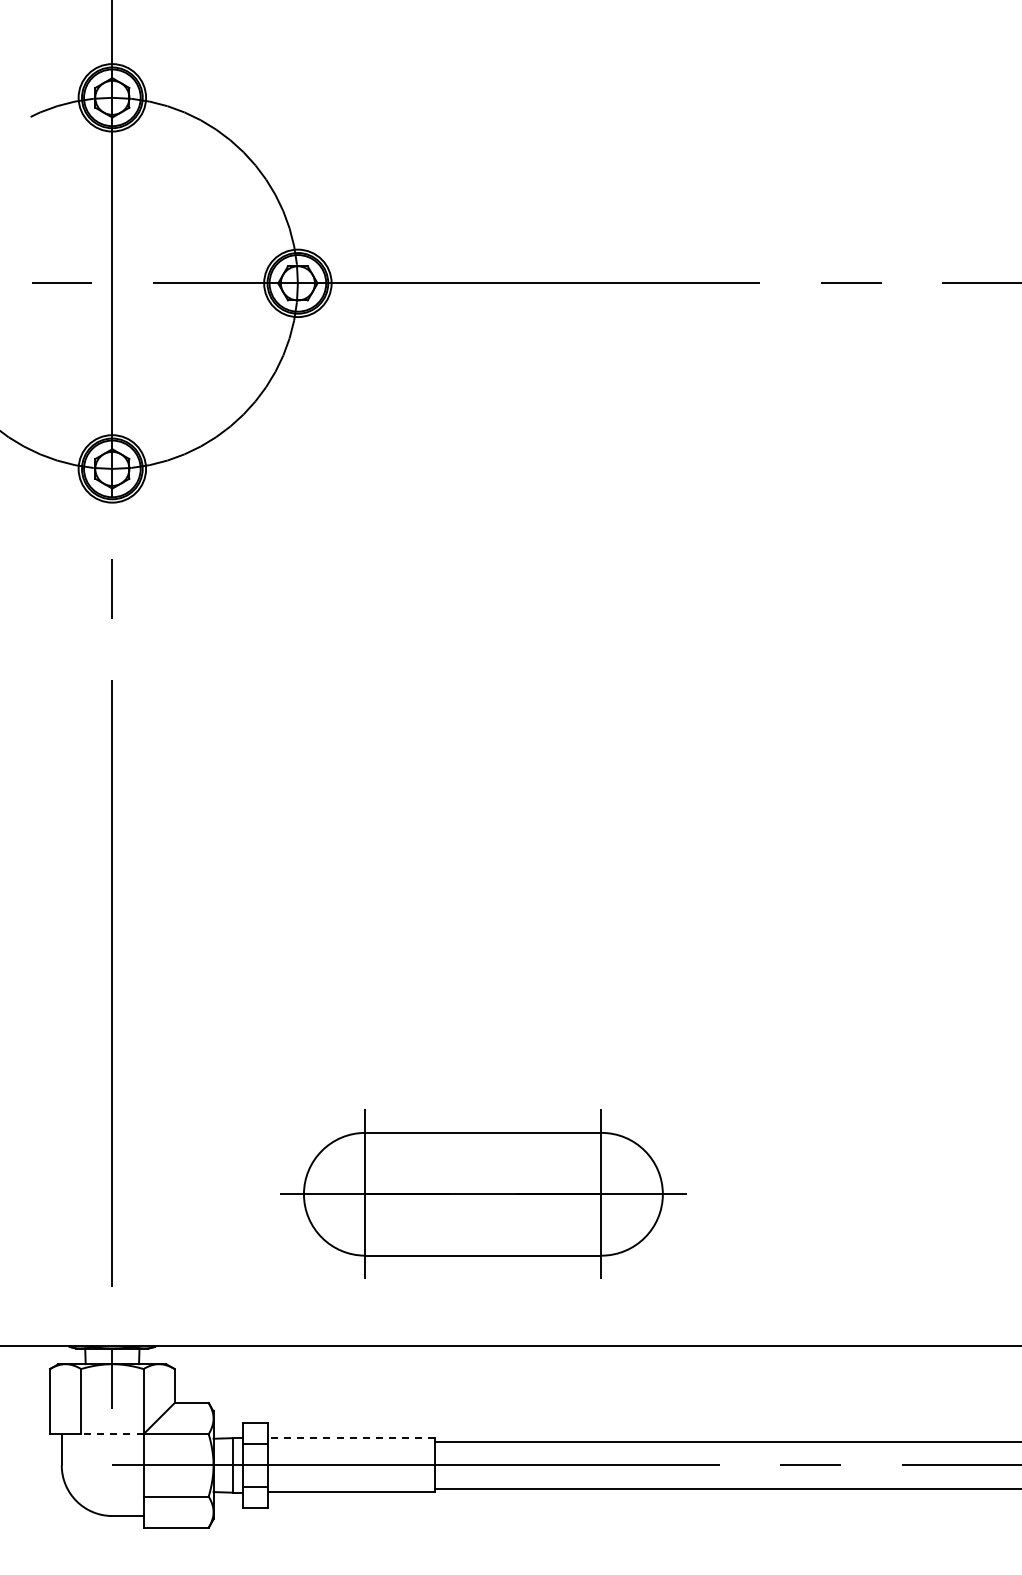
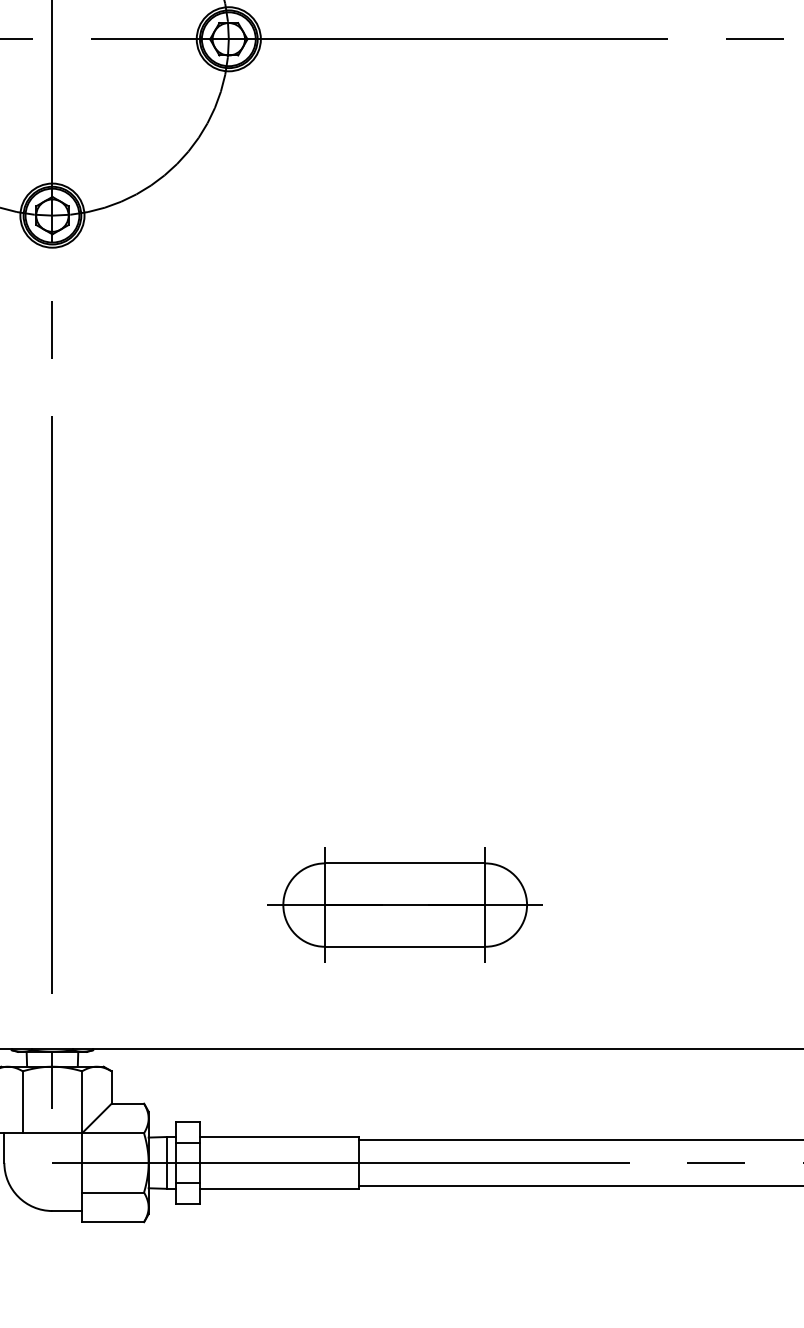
part: (483, 1193) -> (405, 904), size x0.71
line: (111, 1434) -> (51, 1133), dashed -> solid
line: (351, 1438) -> (279, 1137), dashed -> solid

